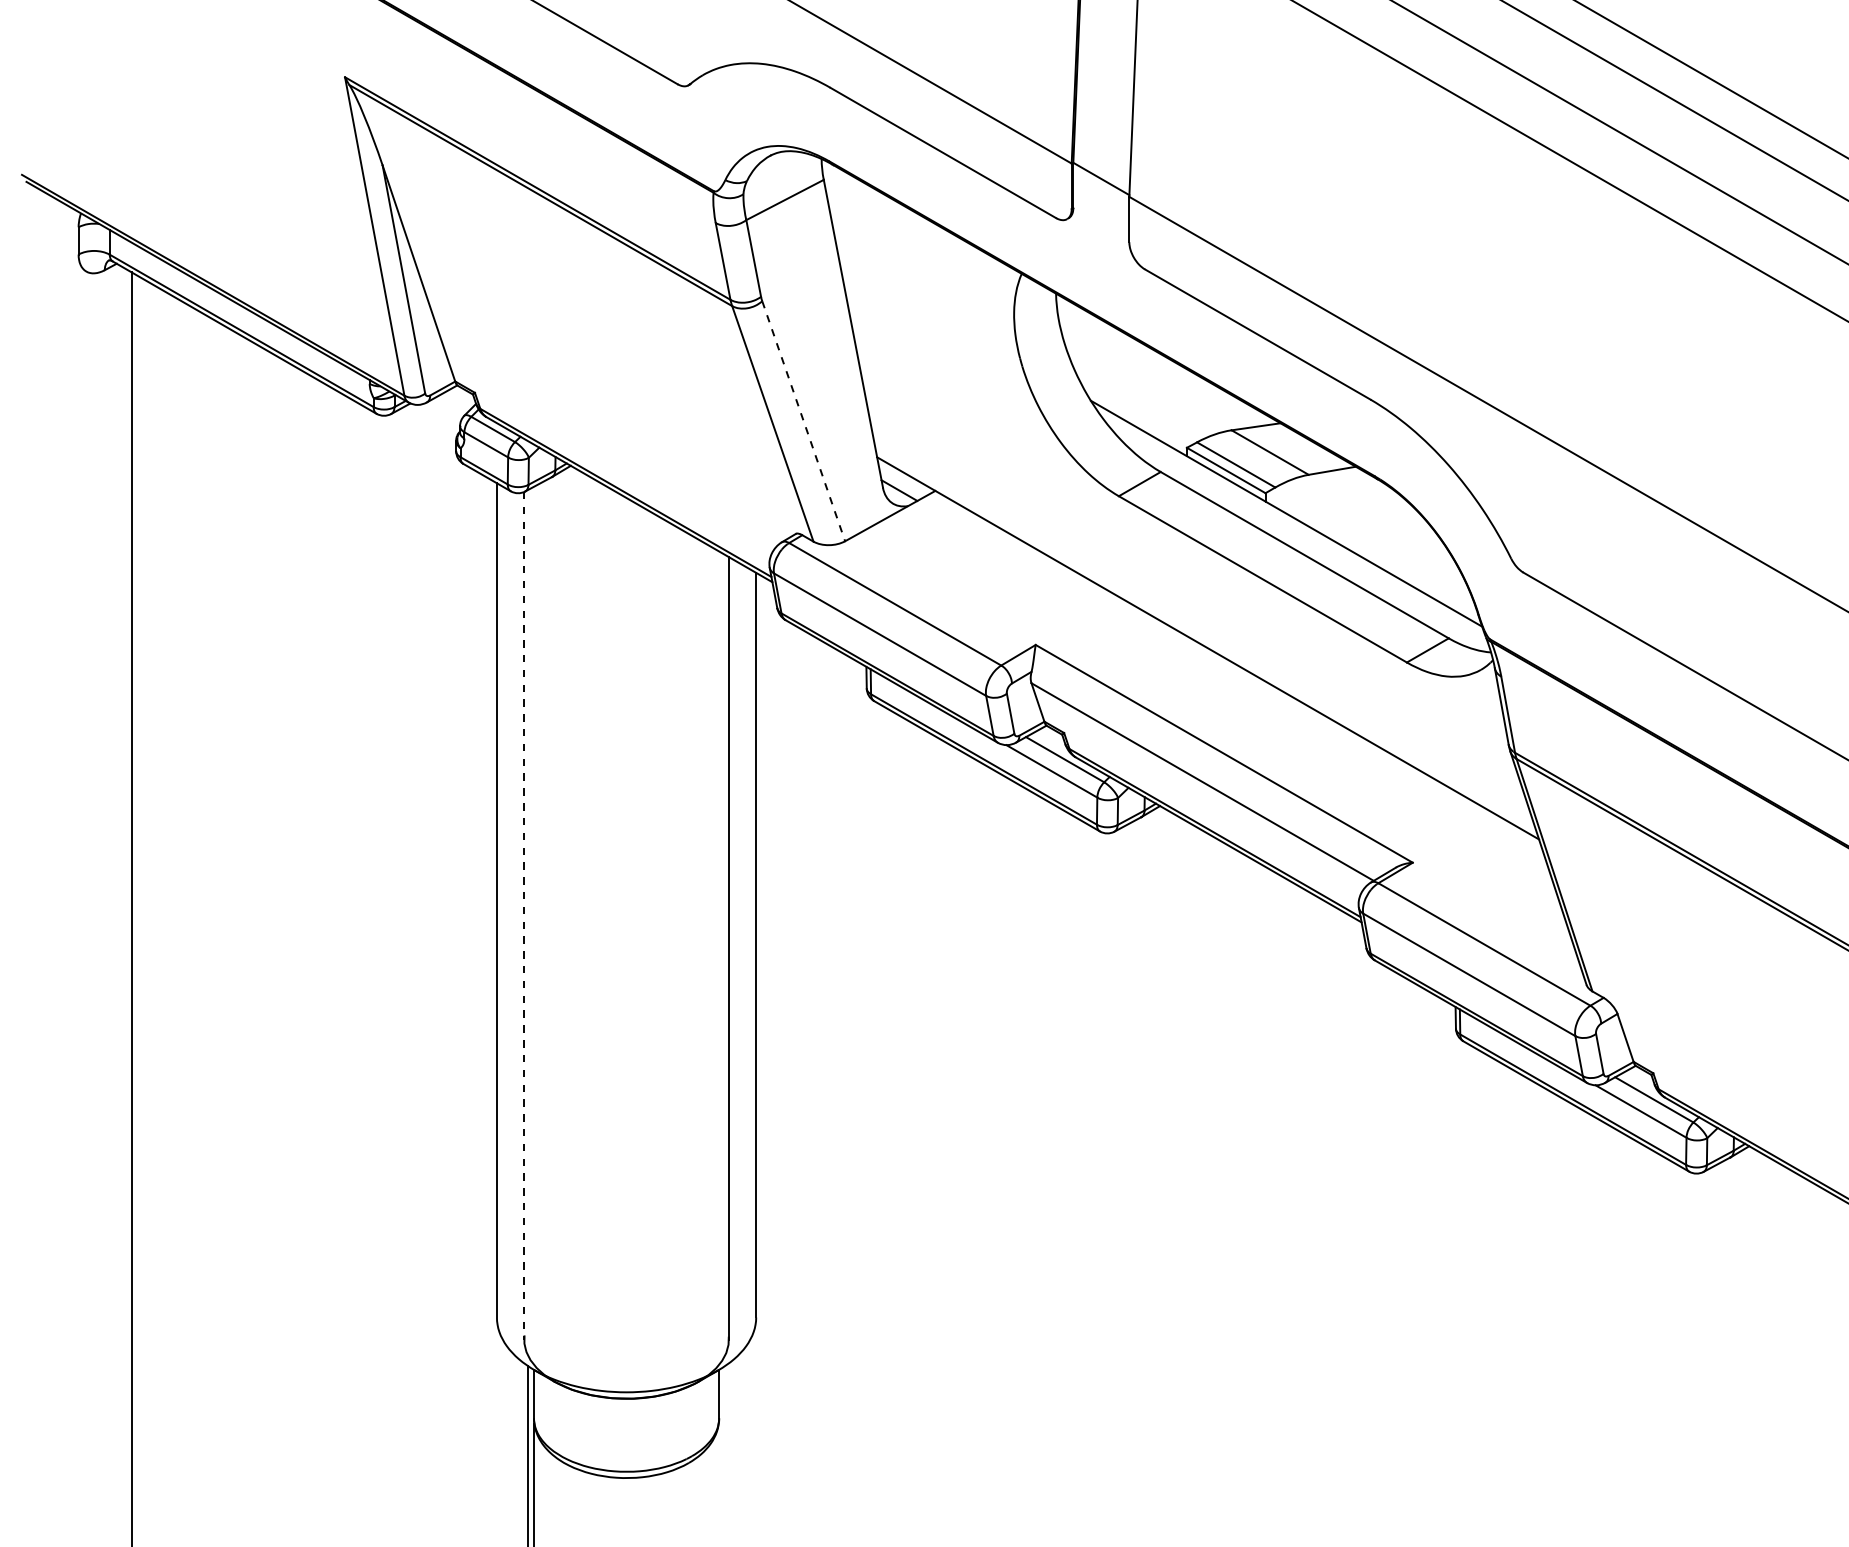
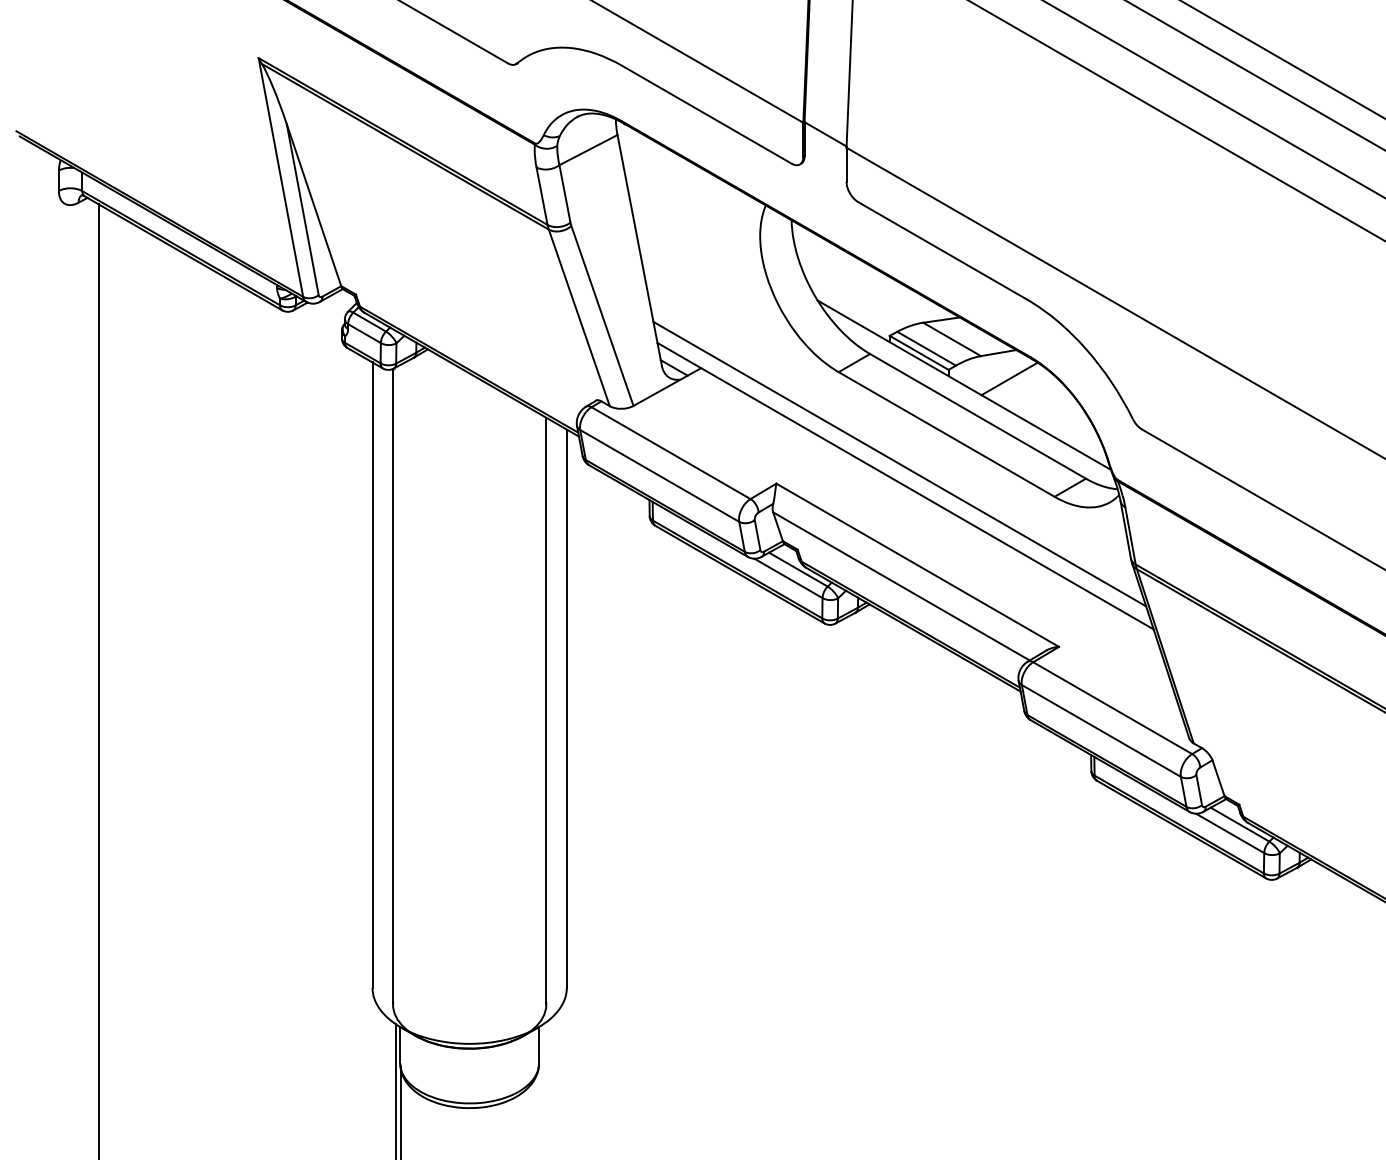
line: (803, 421) -> (602, 316), dashed -> solid
line: (1346, 504) -> (1009, 378), added
line: (1199, 618) -> (899, 463), added
line: (524, 915) -> (393, 686), dashed -> solid

